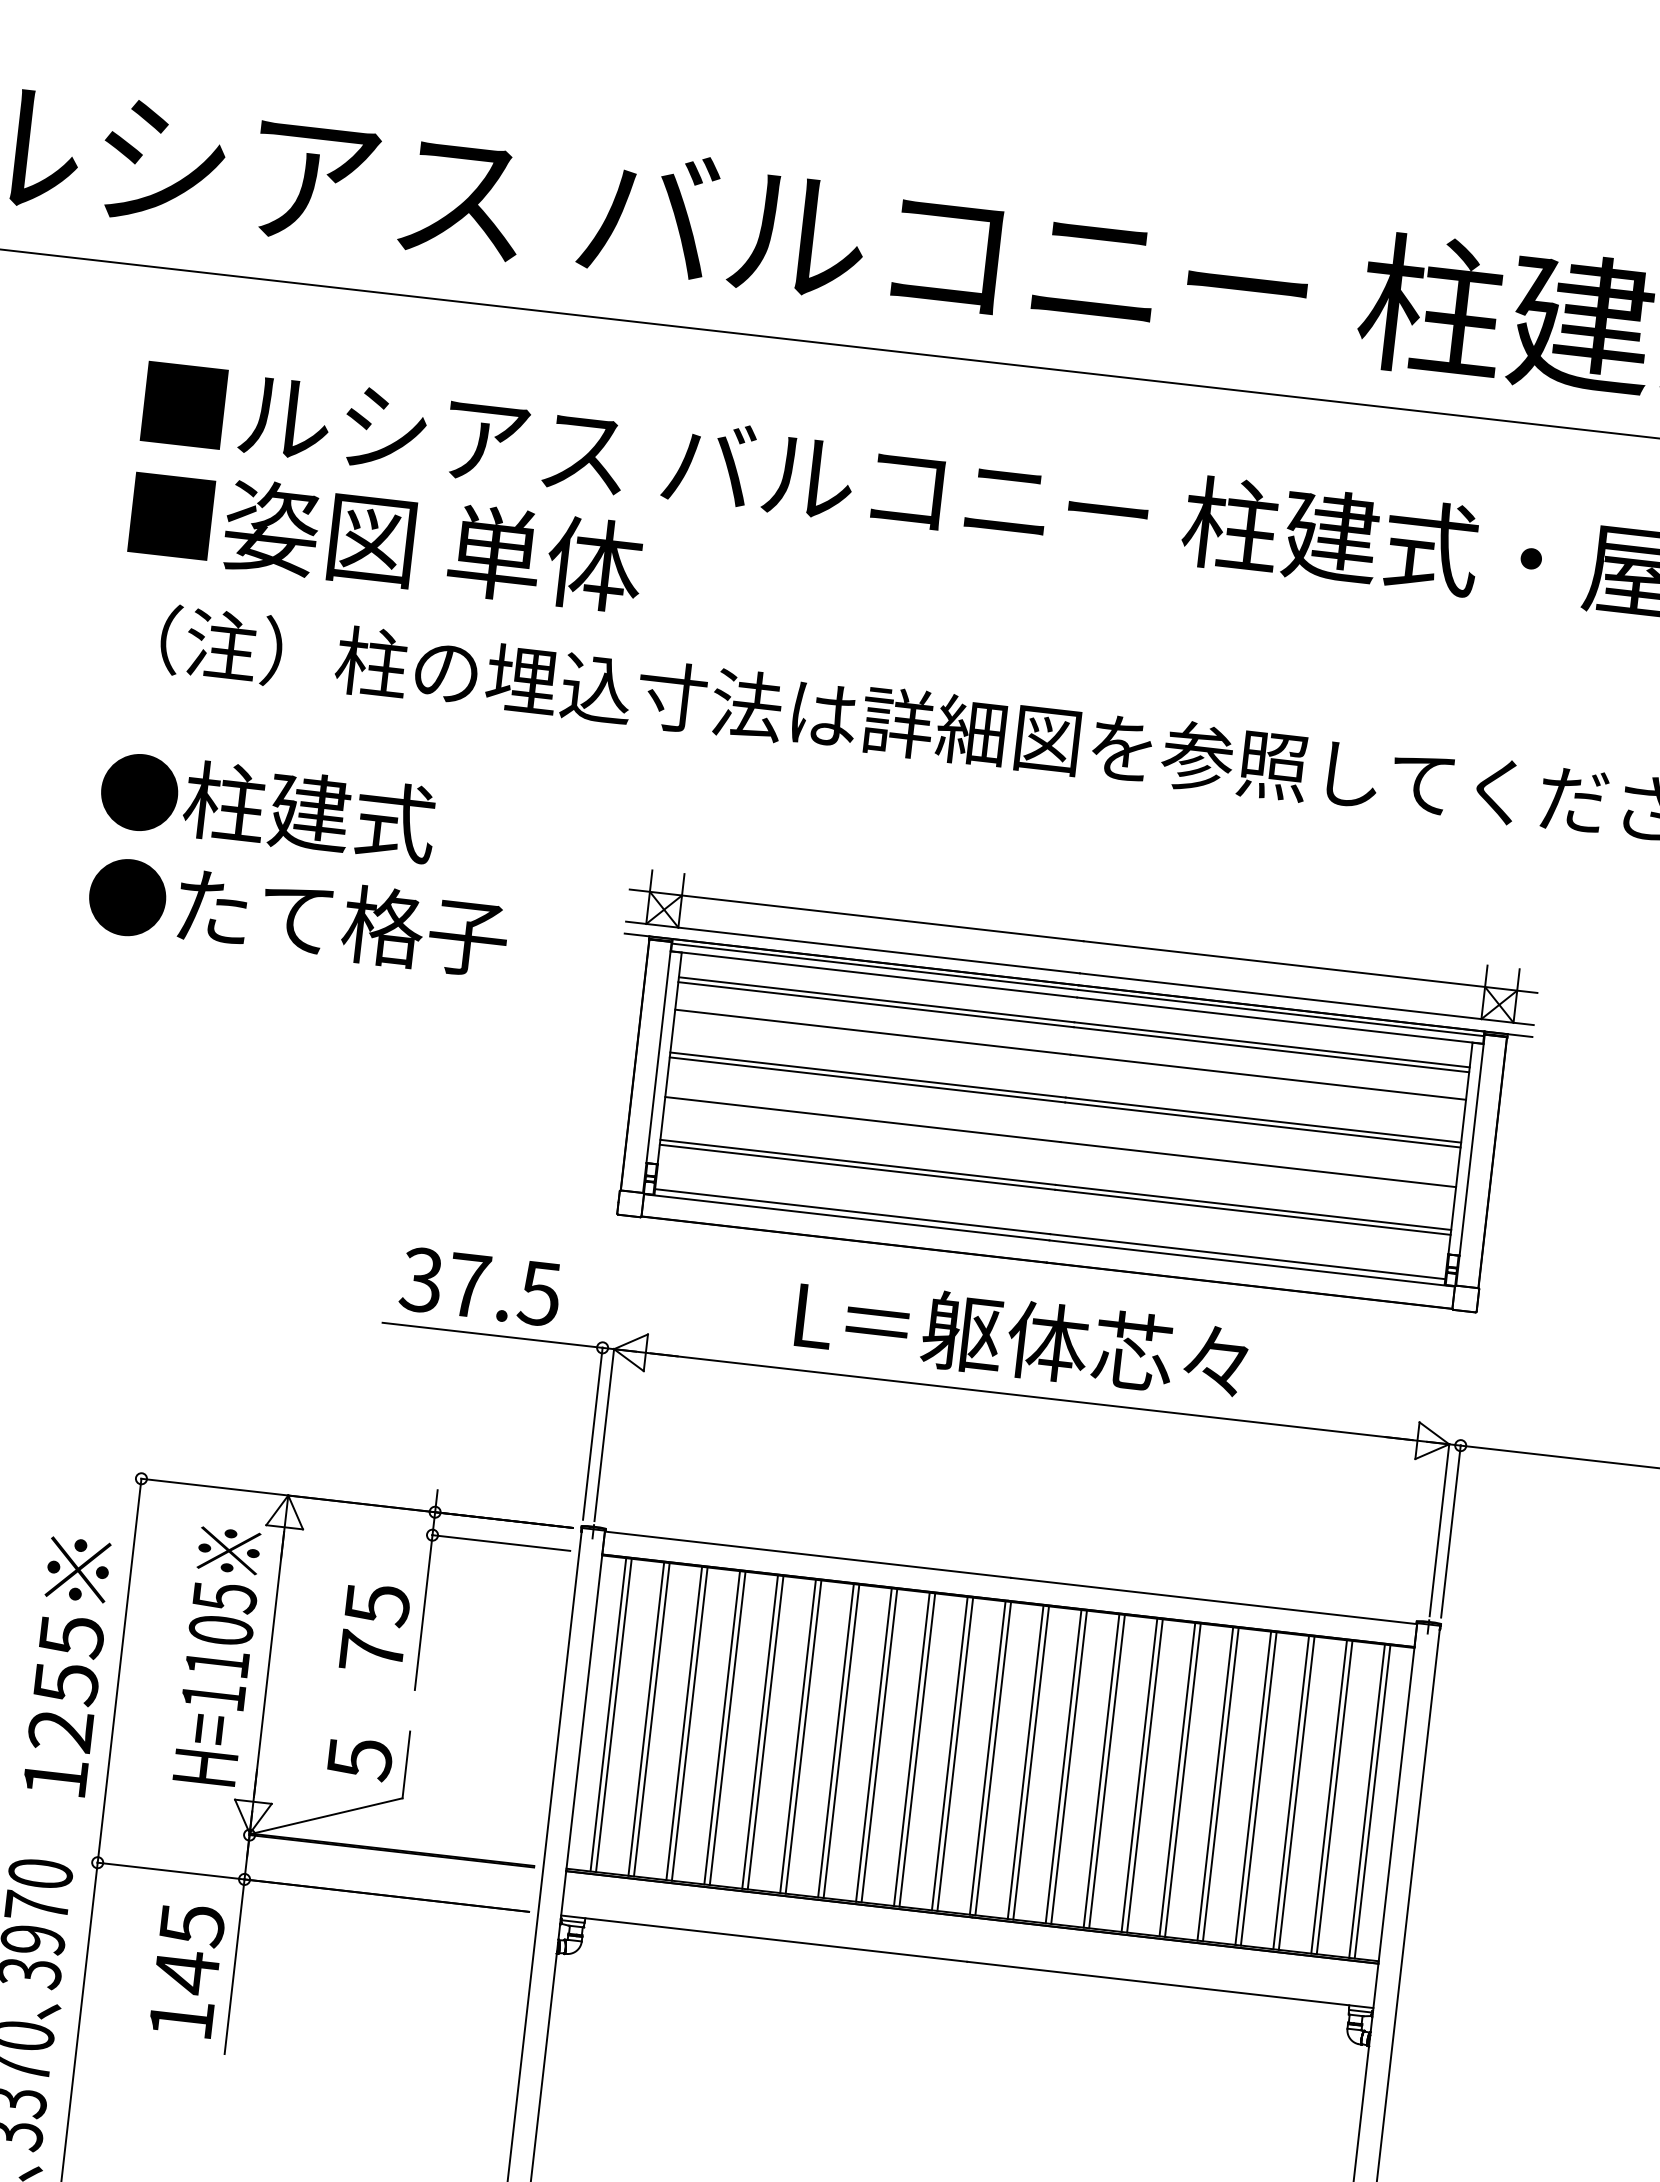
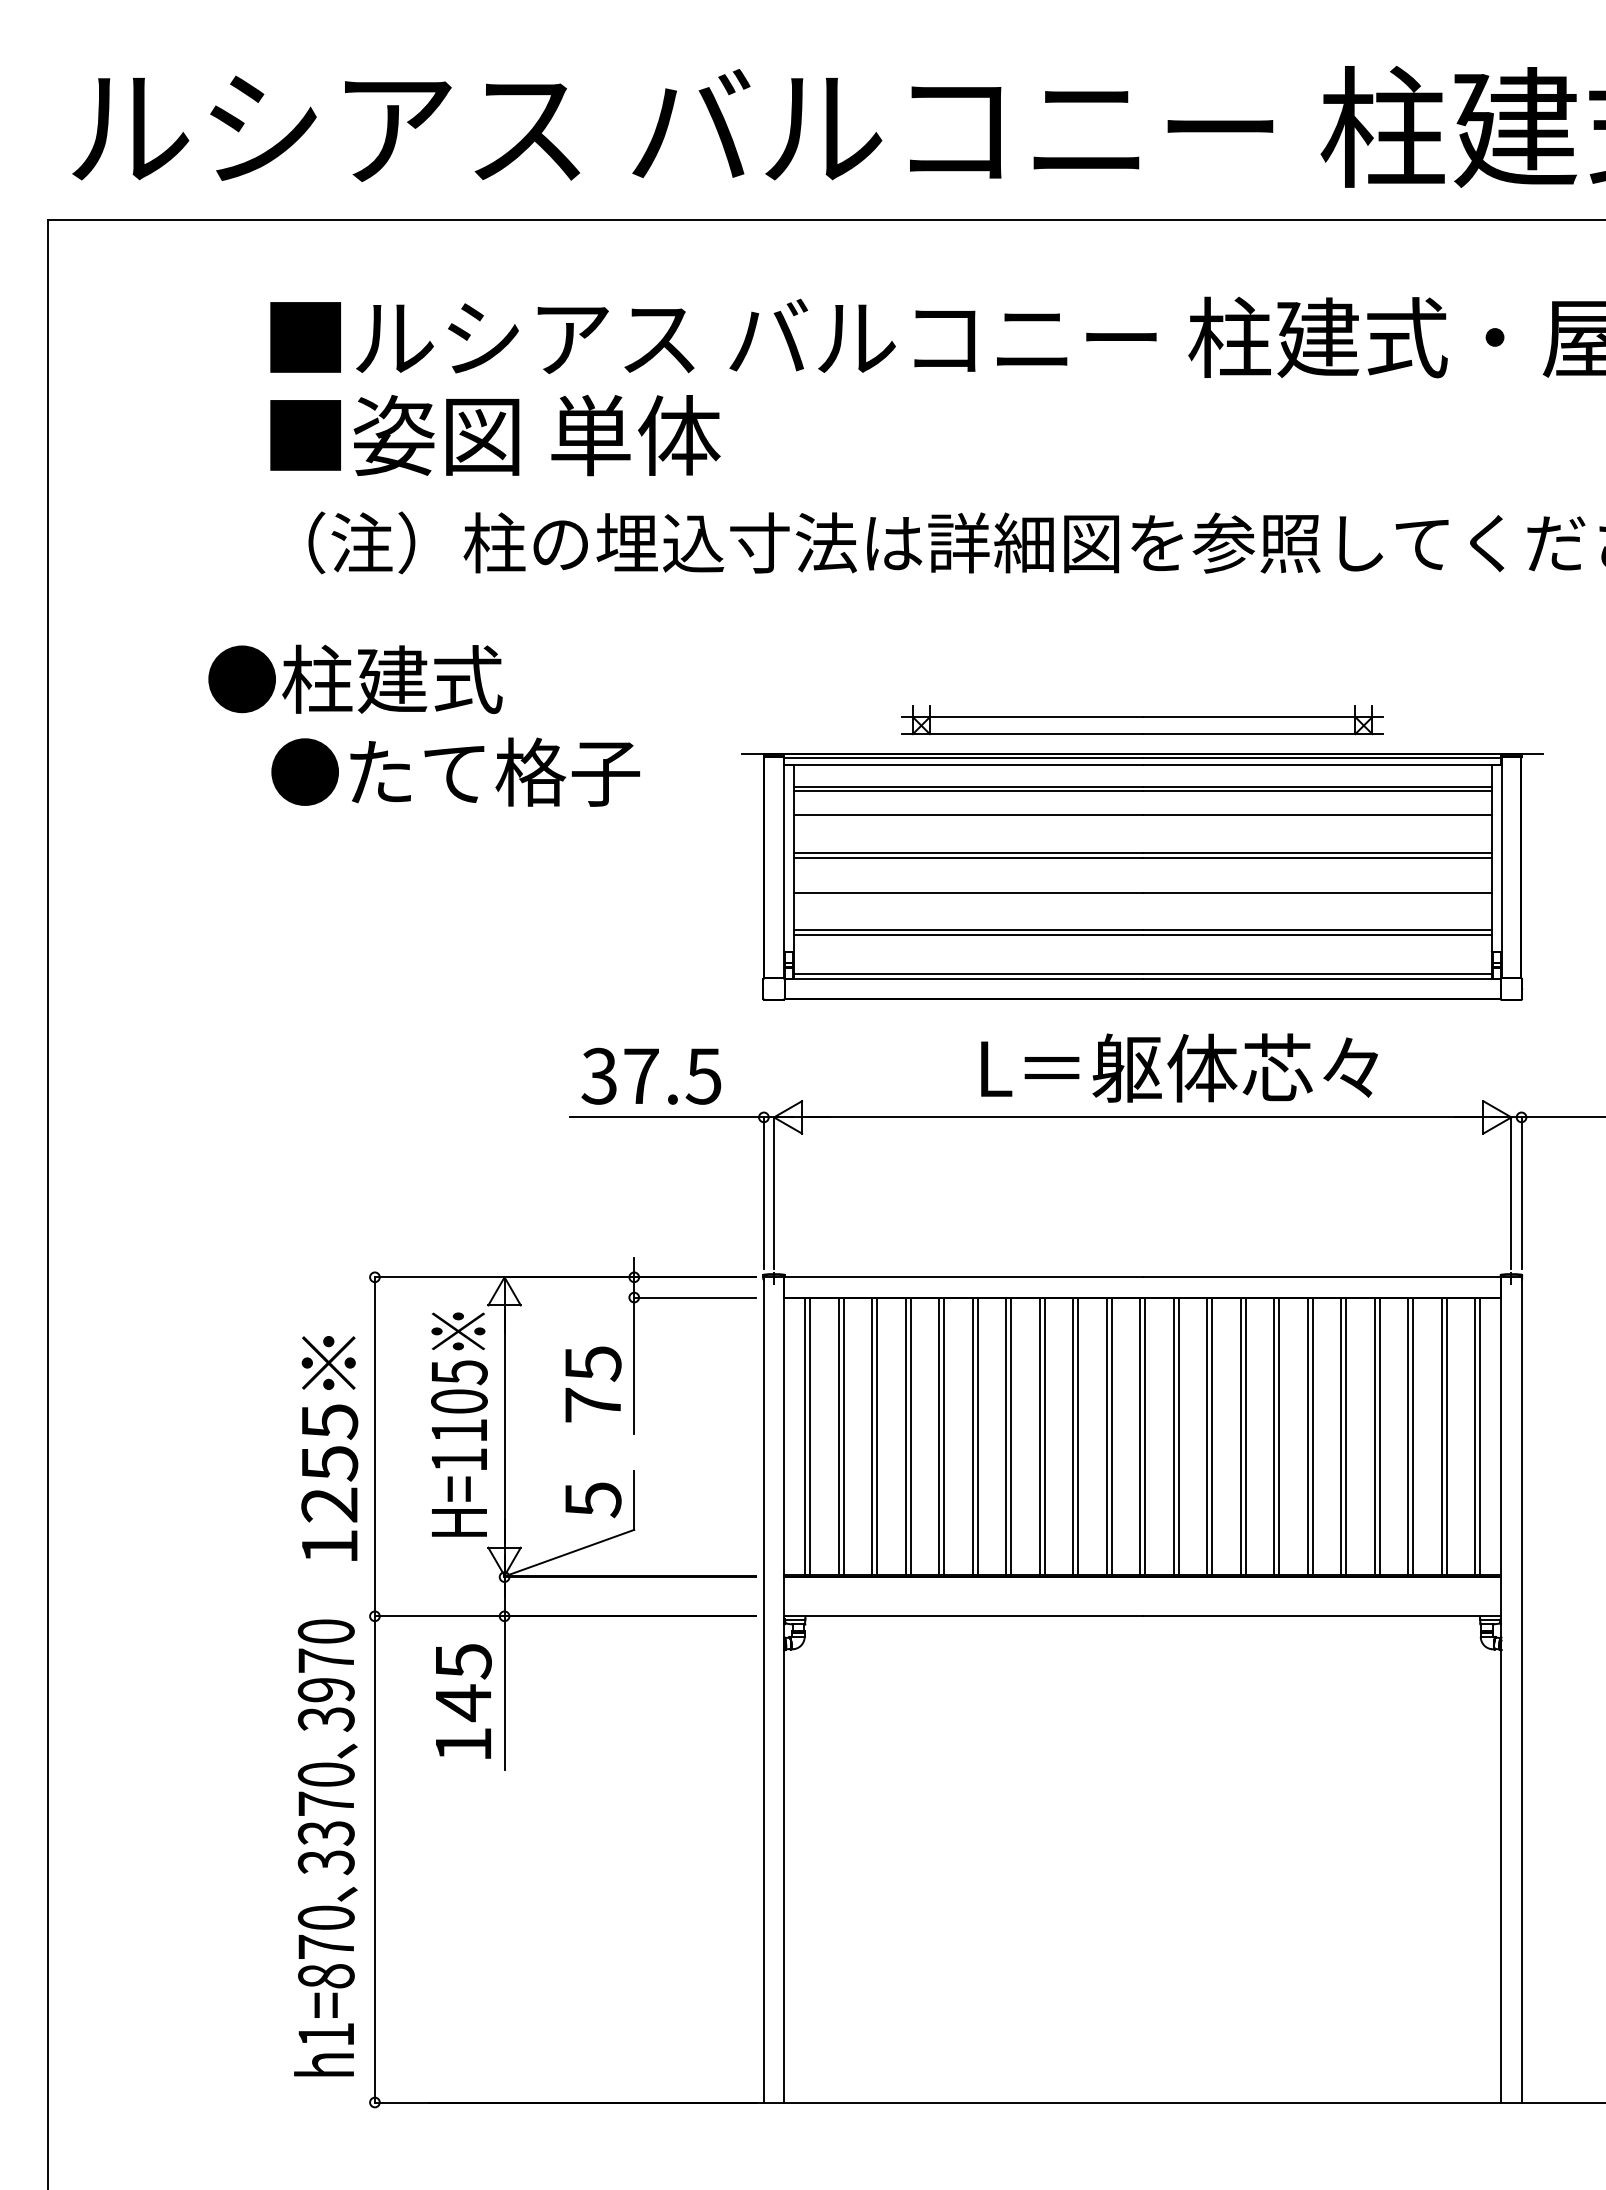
text: (268, 806) -> (355, 678), moved
part: (1082, 946) -> (1142, 719), size x0.6
text: (1021, 1338) -> (1179, 1067), moved

